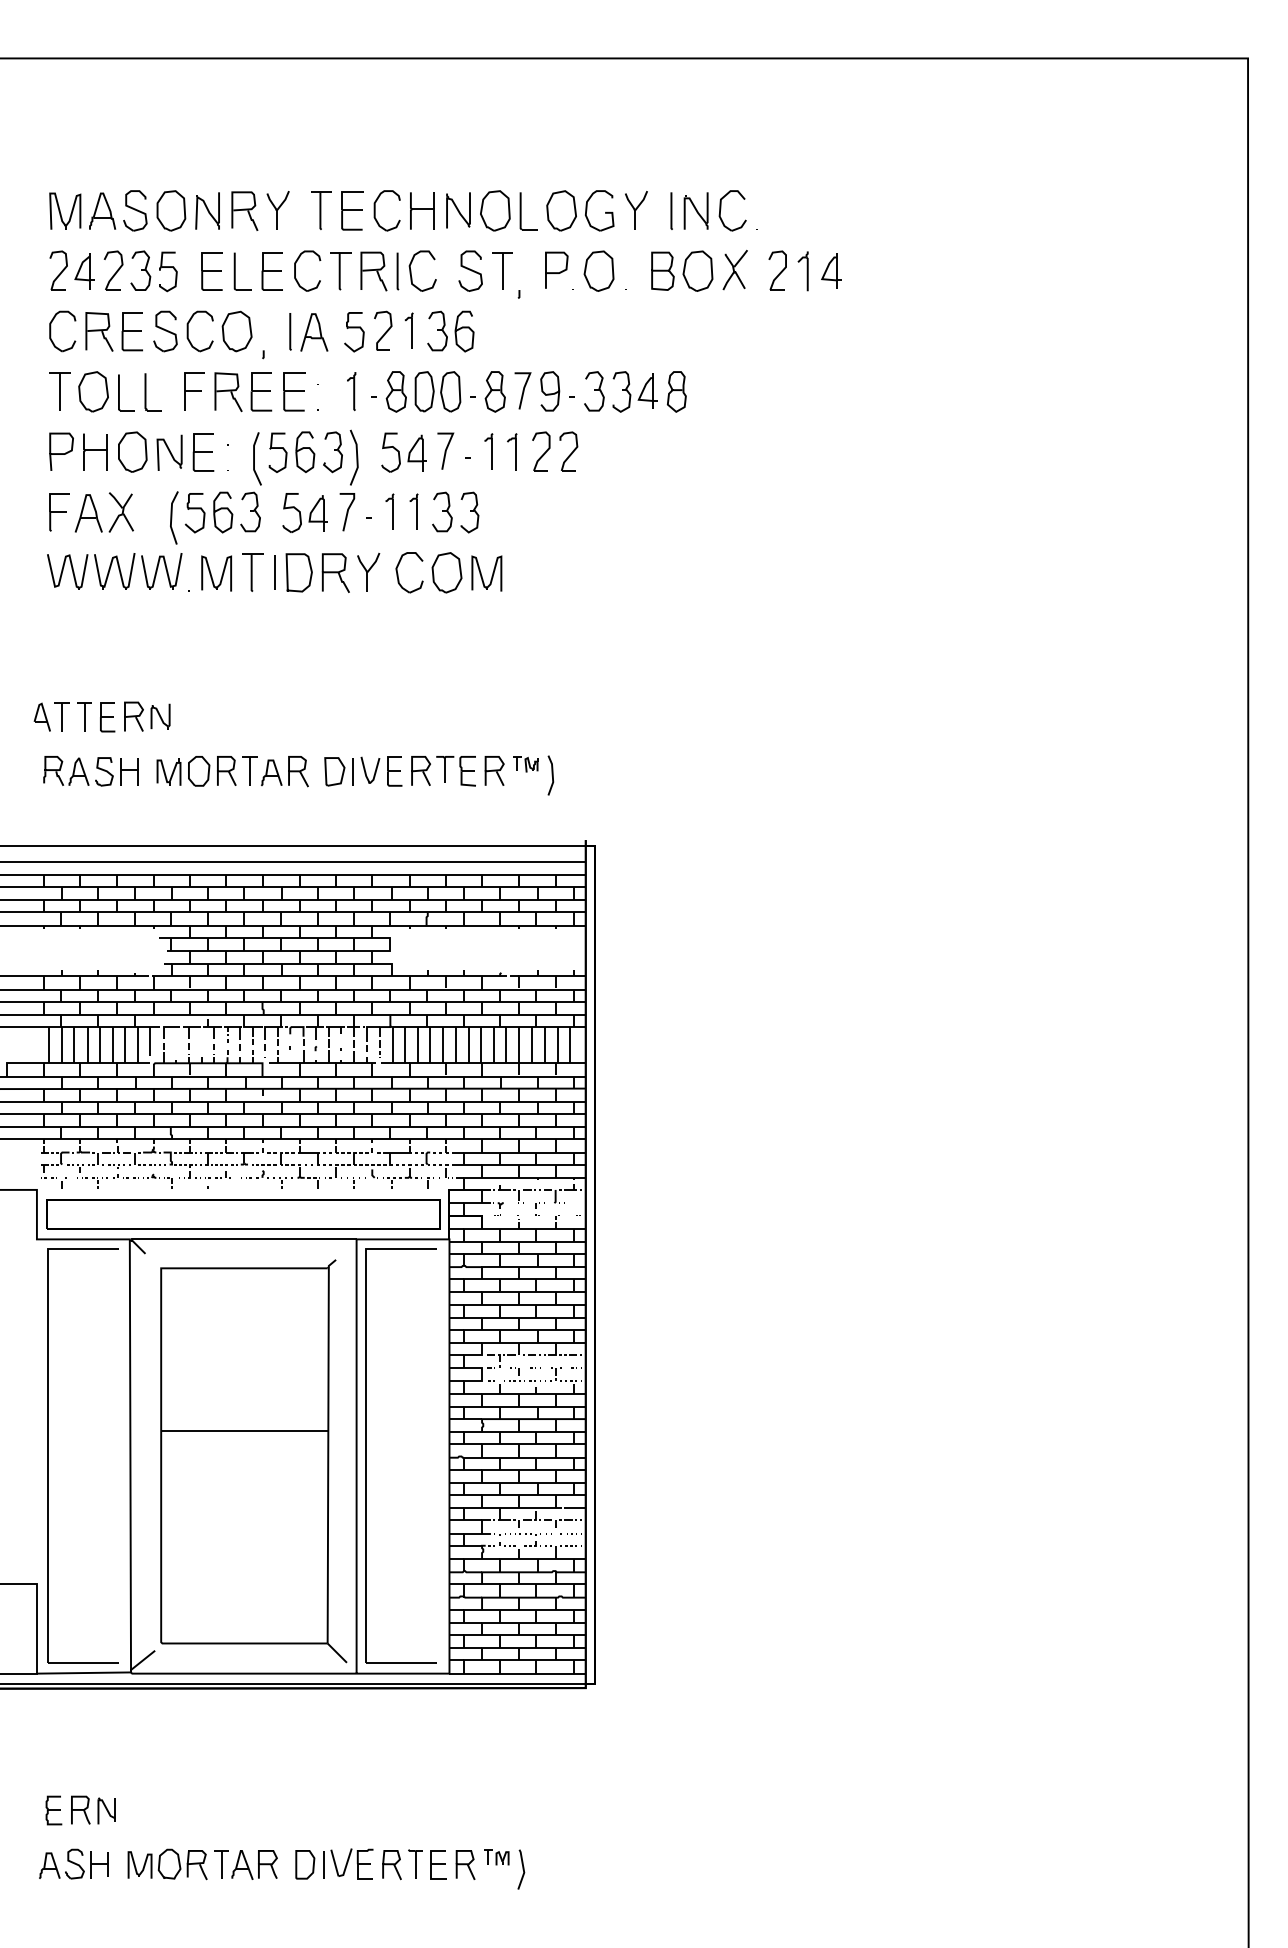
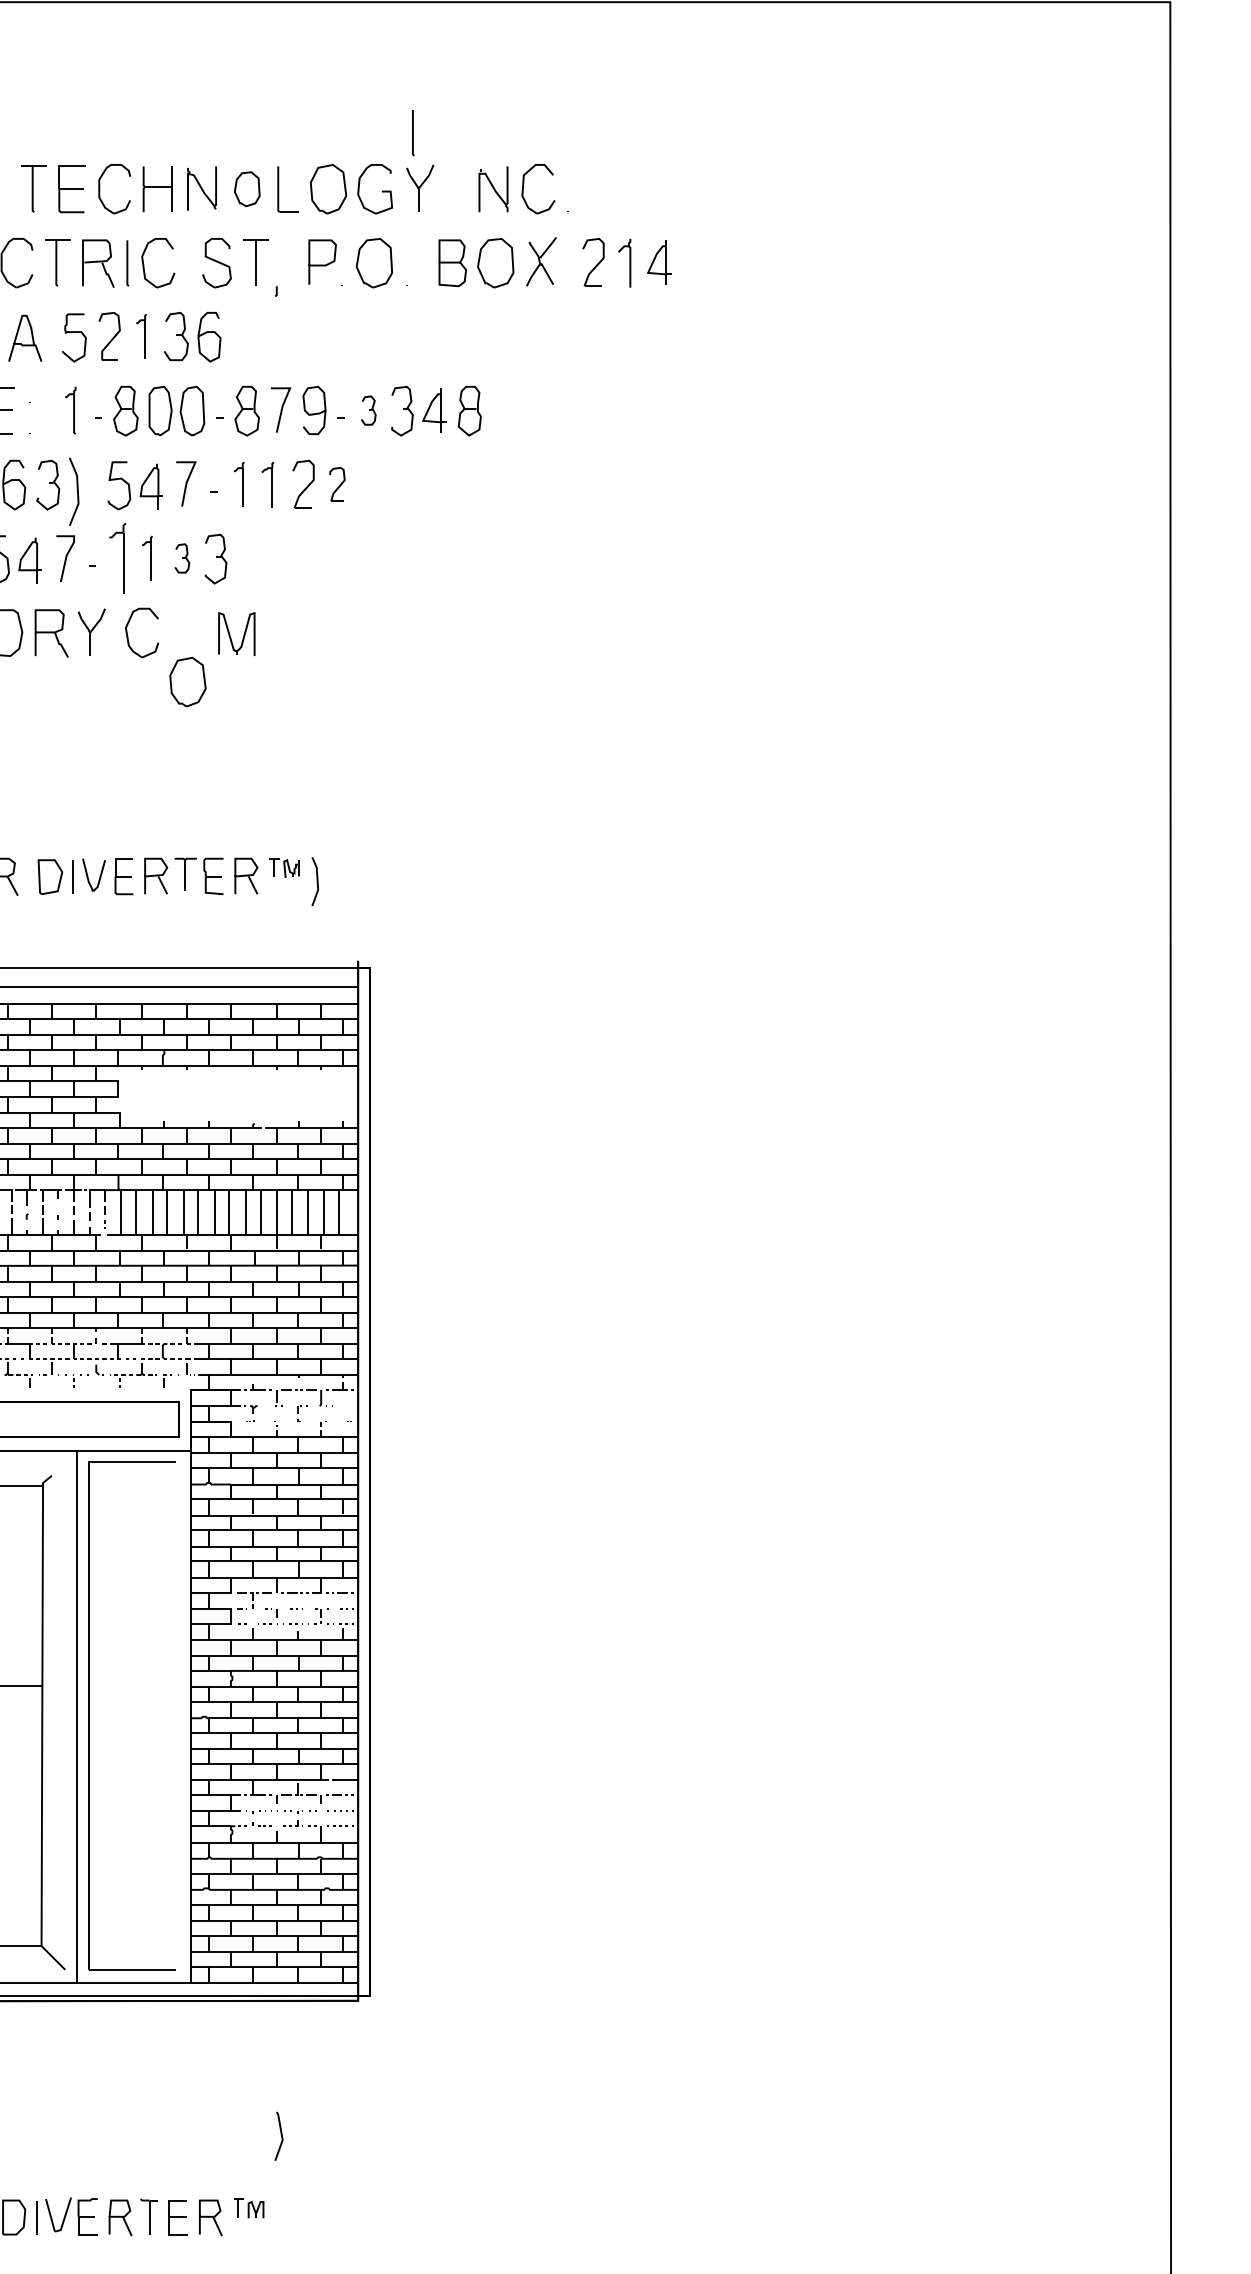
part: (495, 210) -> (247, 188), size x0.7
line: (671, 210) -> (412, 132), moved
part: (594, 391) -> (368, 410), size x0.6
part: (568, 451) -> (336, 484), size x0.7
part: (389, 511) -> (117, 557), size x1.6
part: (442, 511) -> (182, 557), size x0.6
part: (446, 572) -> (187, 681), moved
line: (522, 1869) -> (280, 2136), moved

